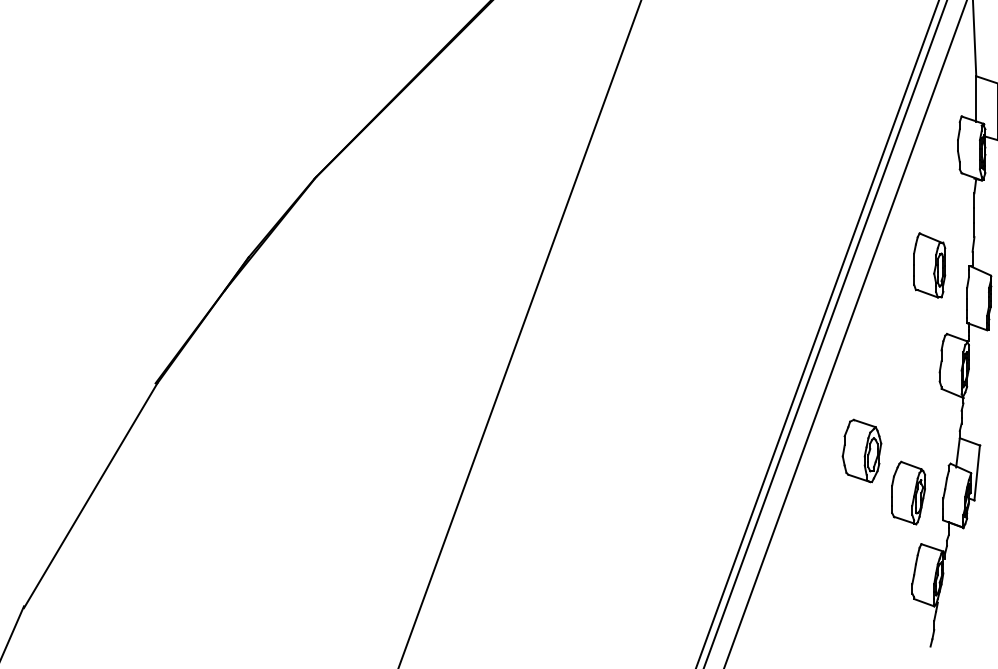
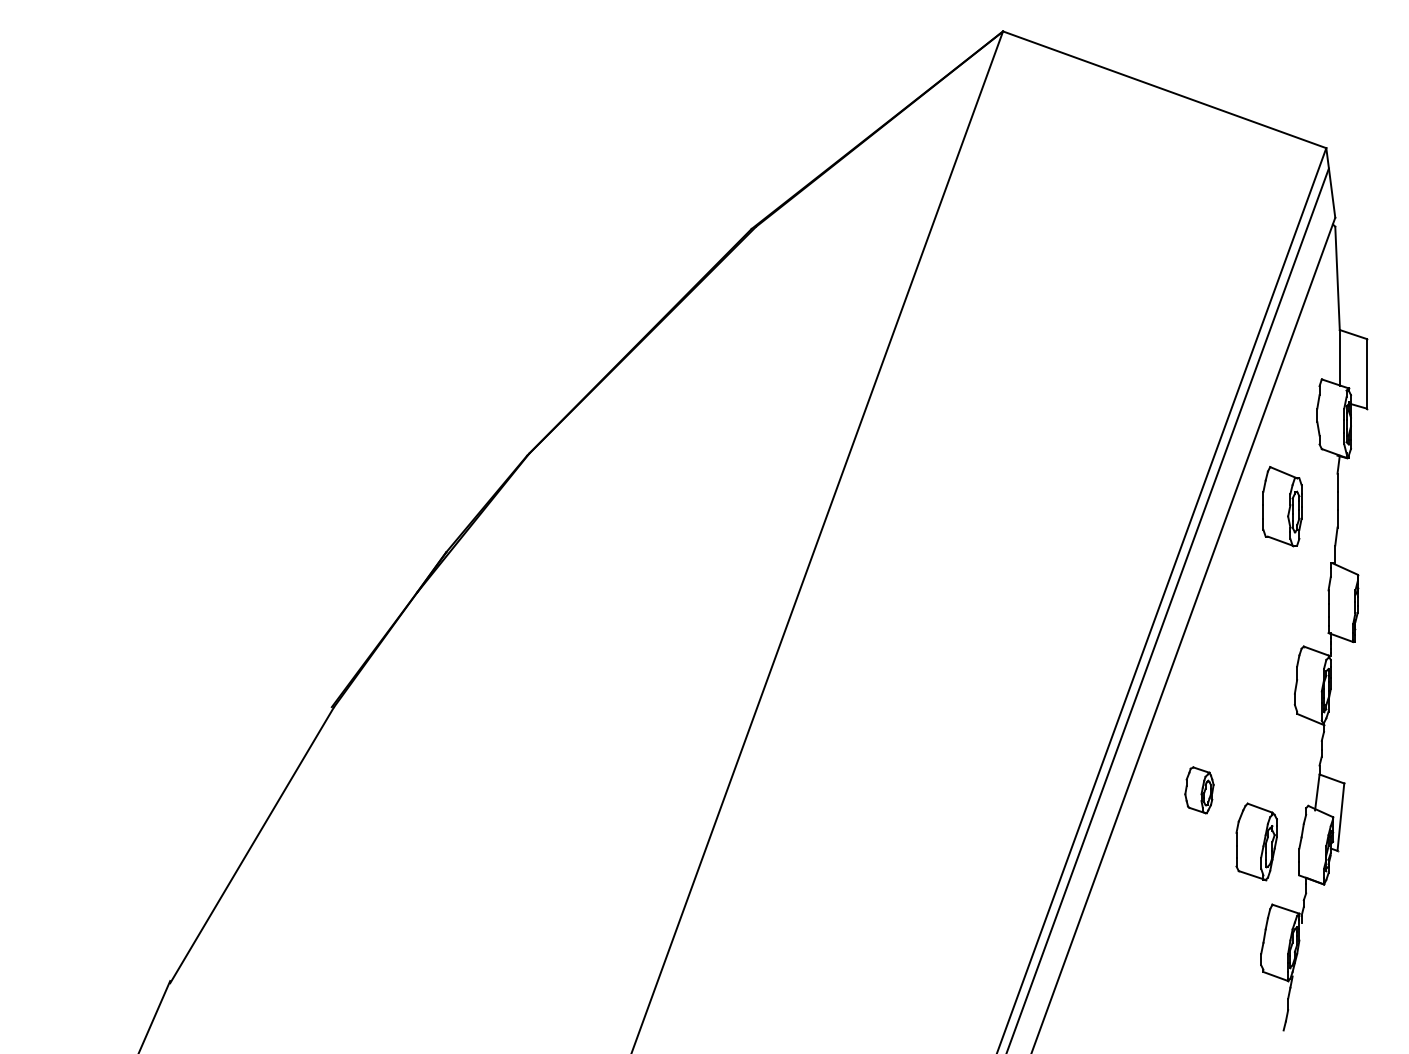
part: (929, 265) -> (1282, 506), moved
part: (862, 451) -> (1199, 790), size x0.6

